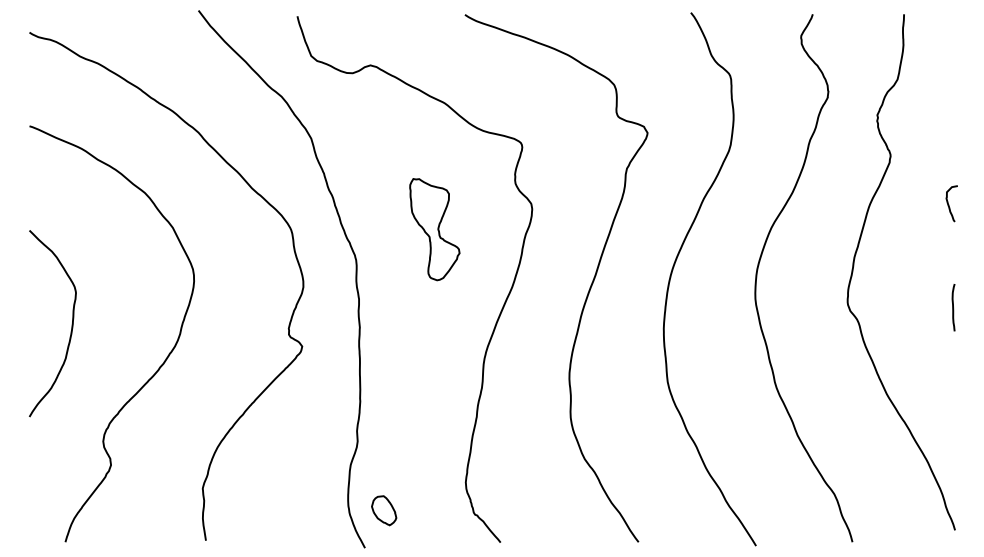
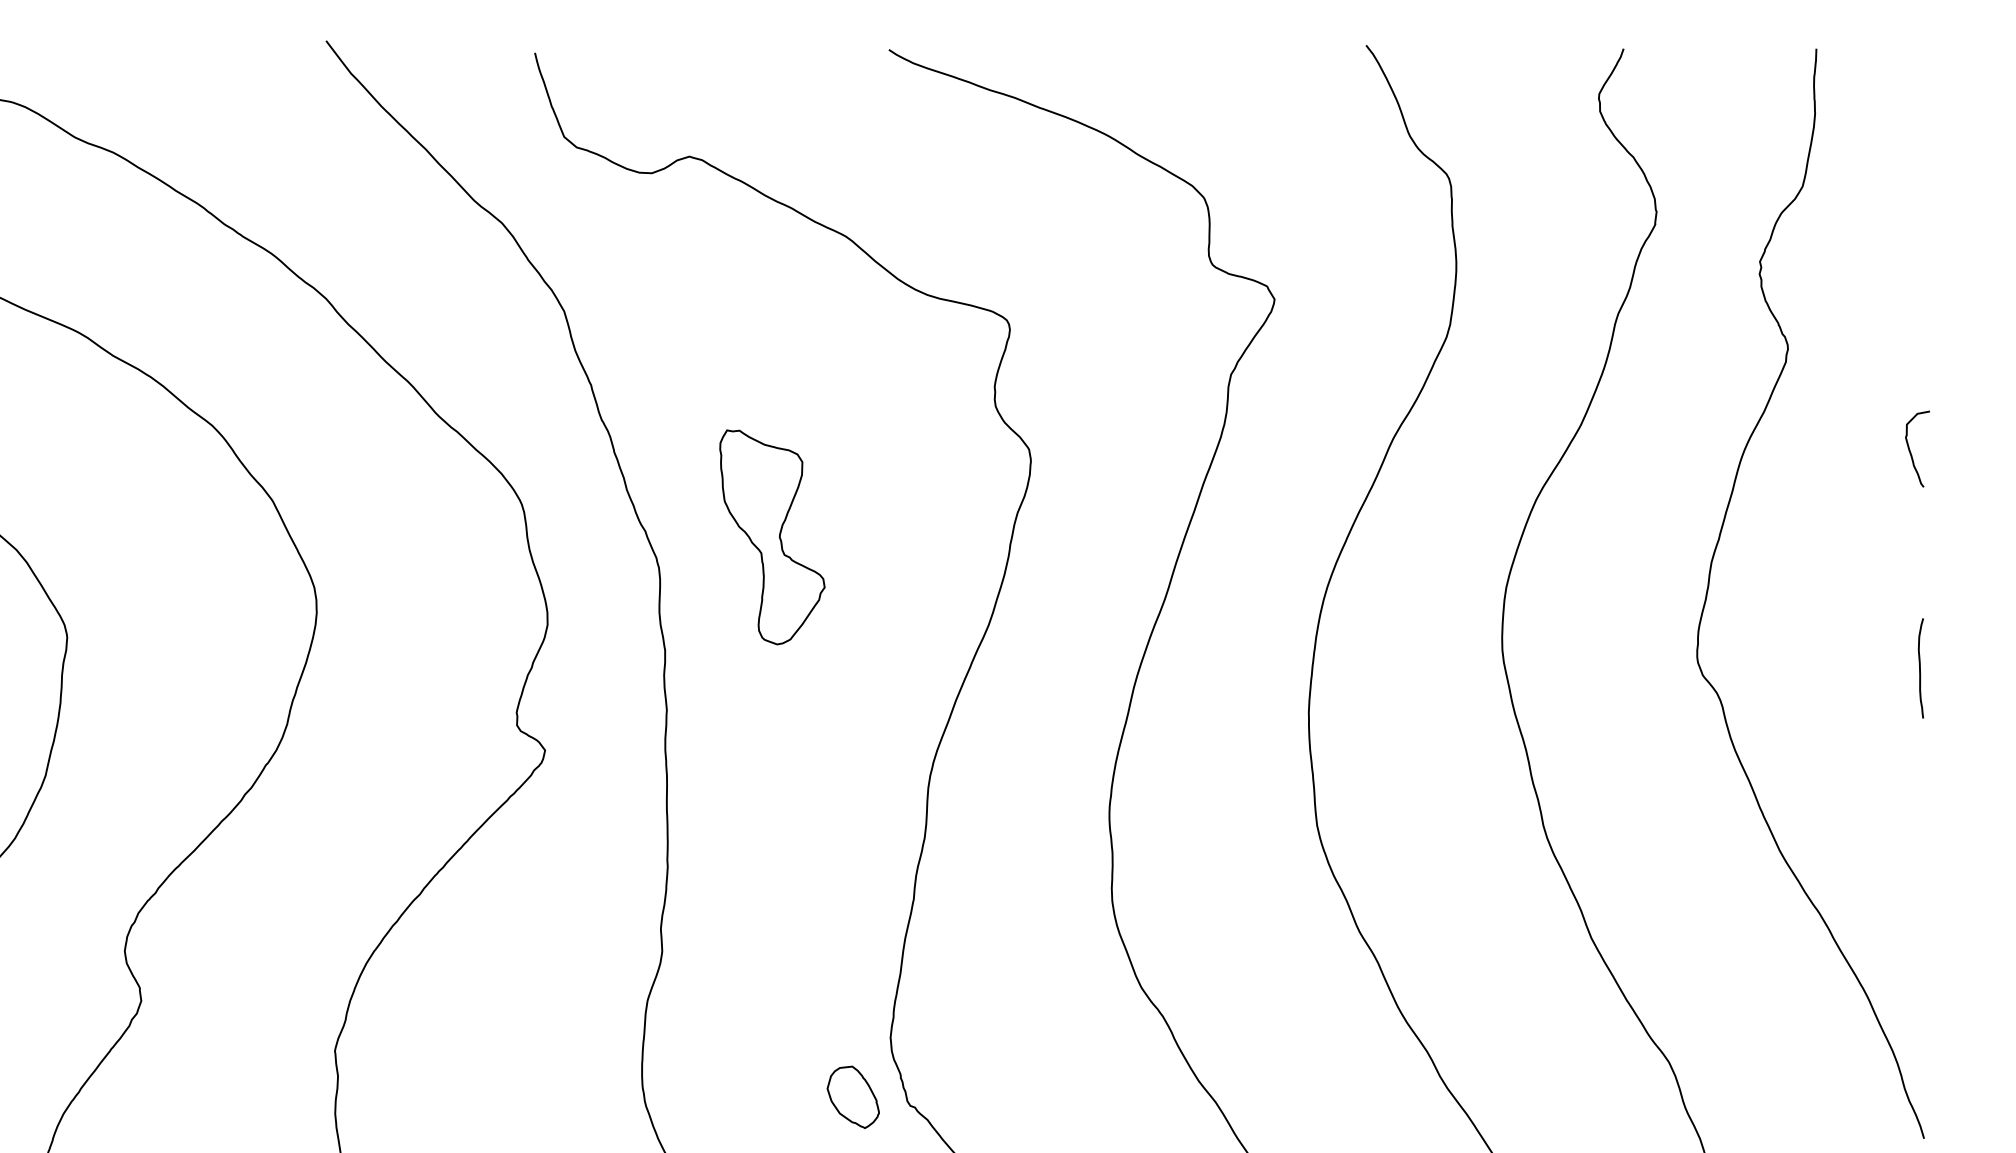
part: (434, 229) -> (771, 537), moved
part: (384, 510) -> (854, 1096), moved

